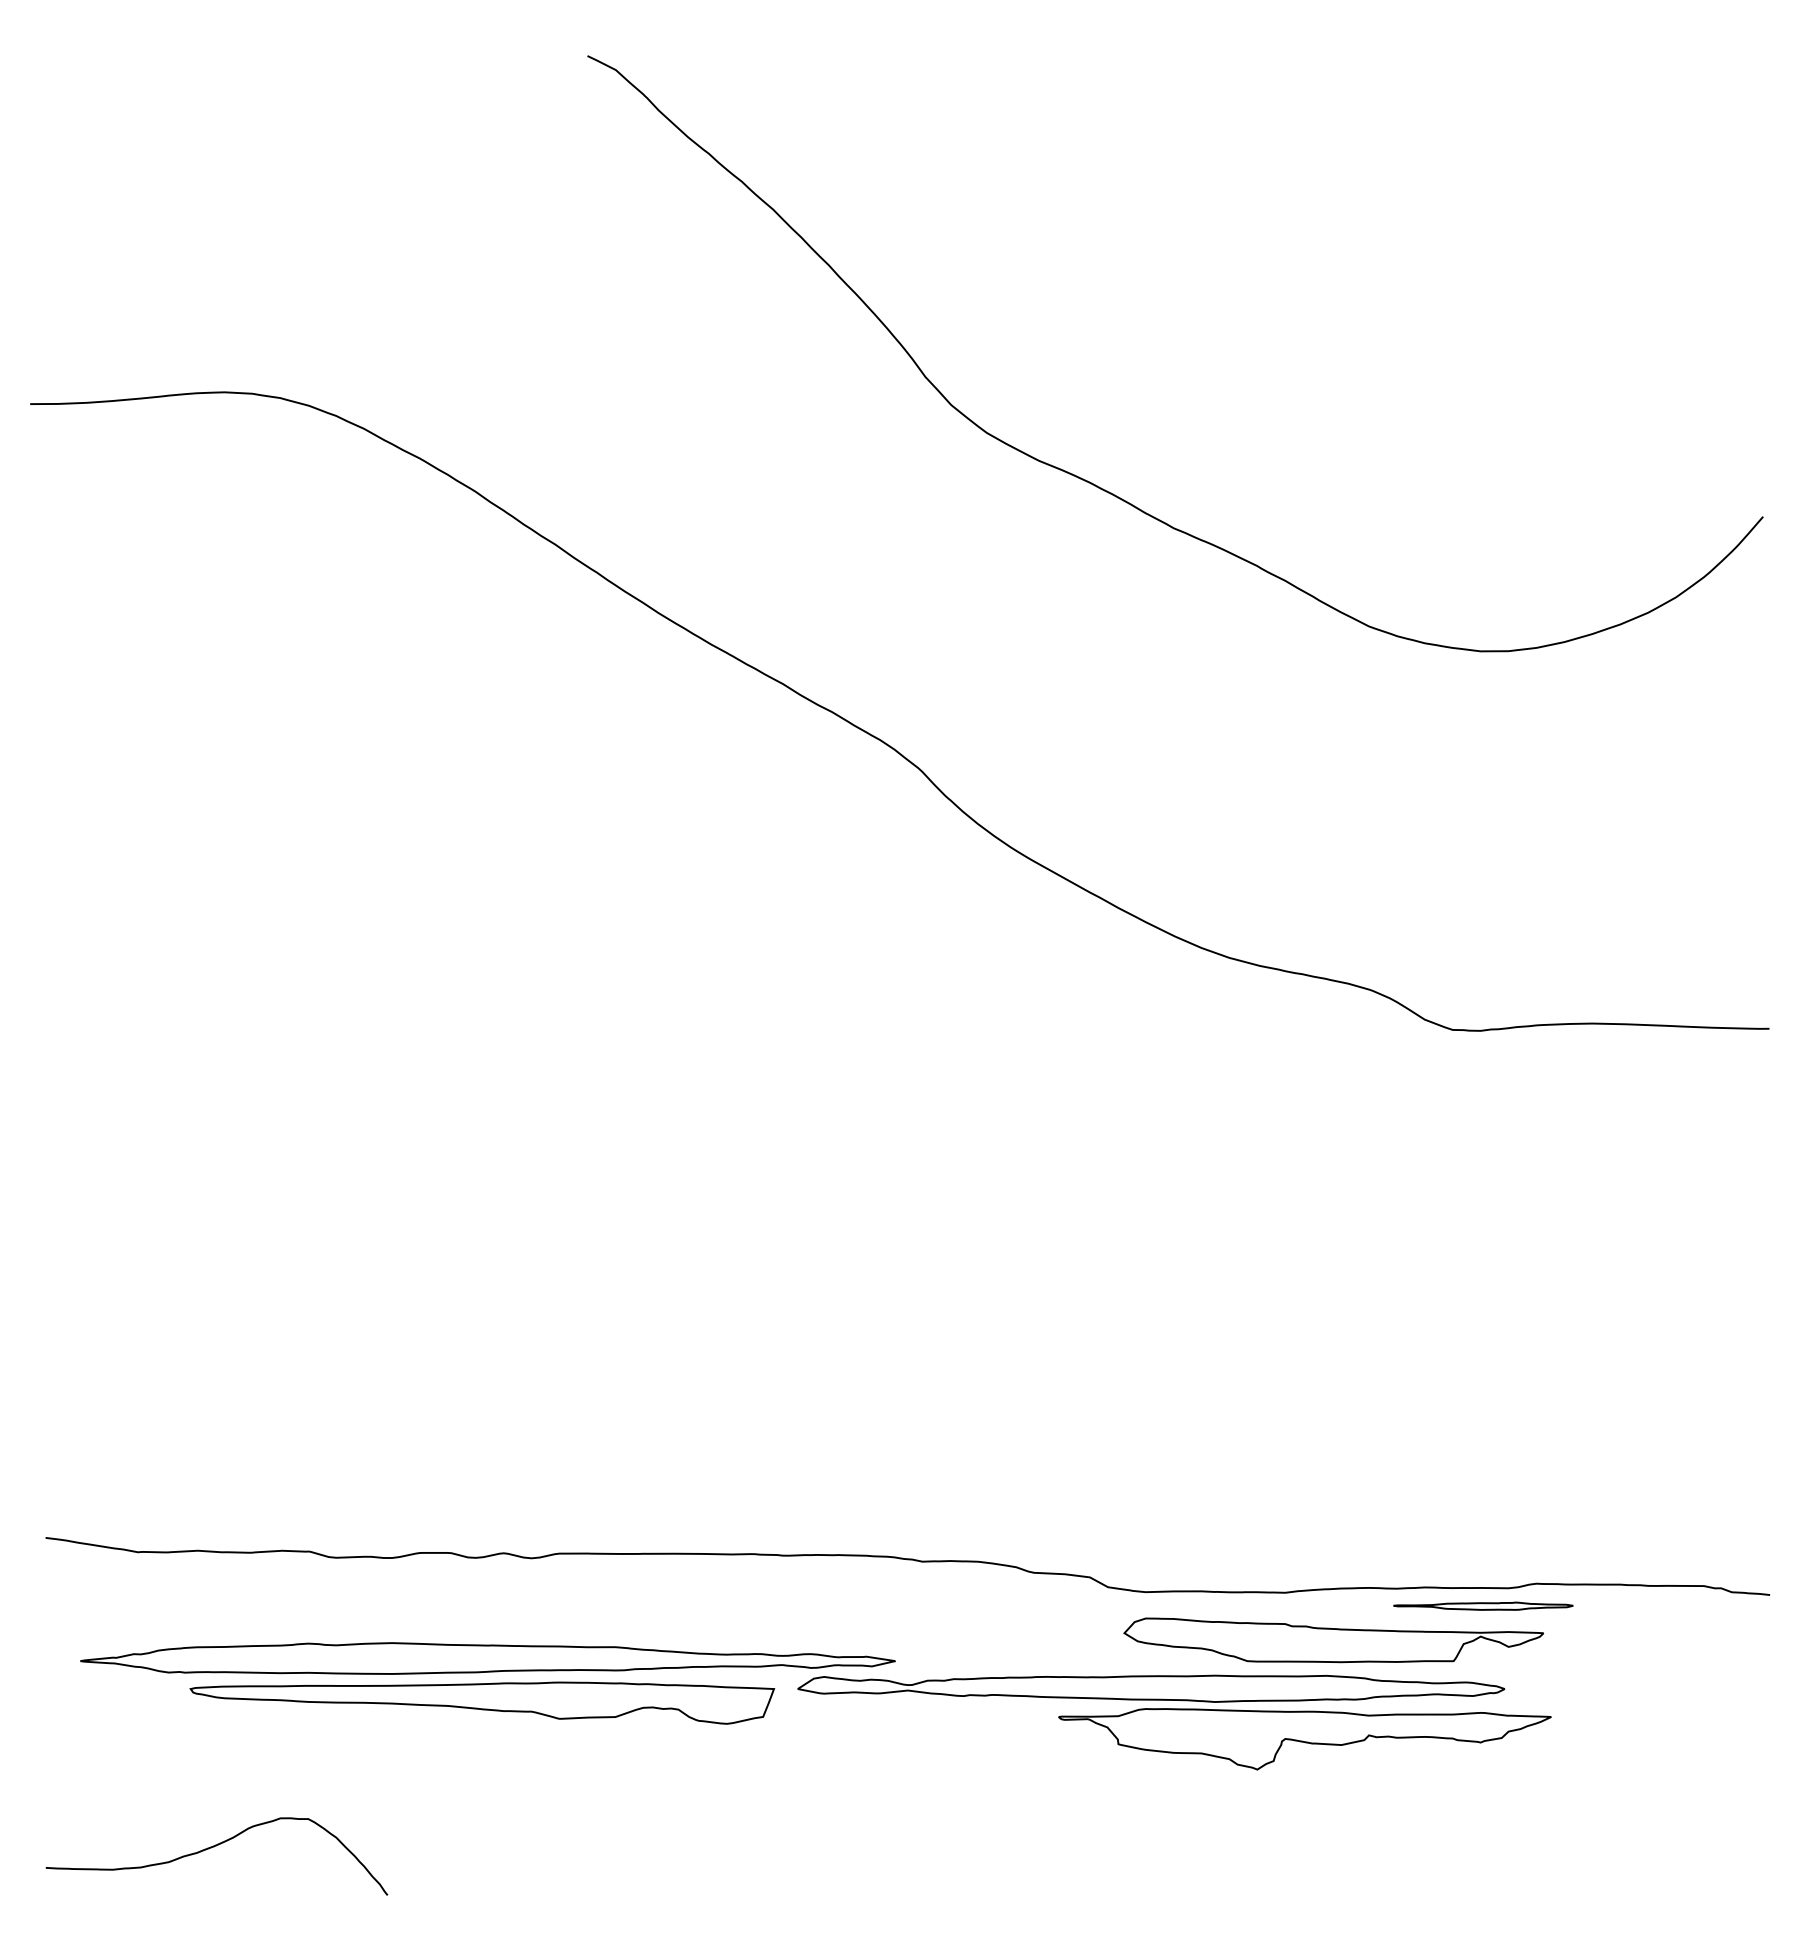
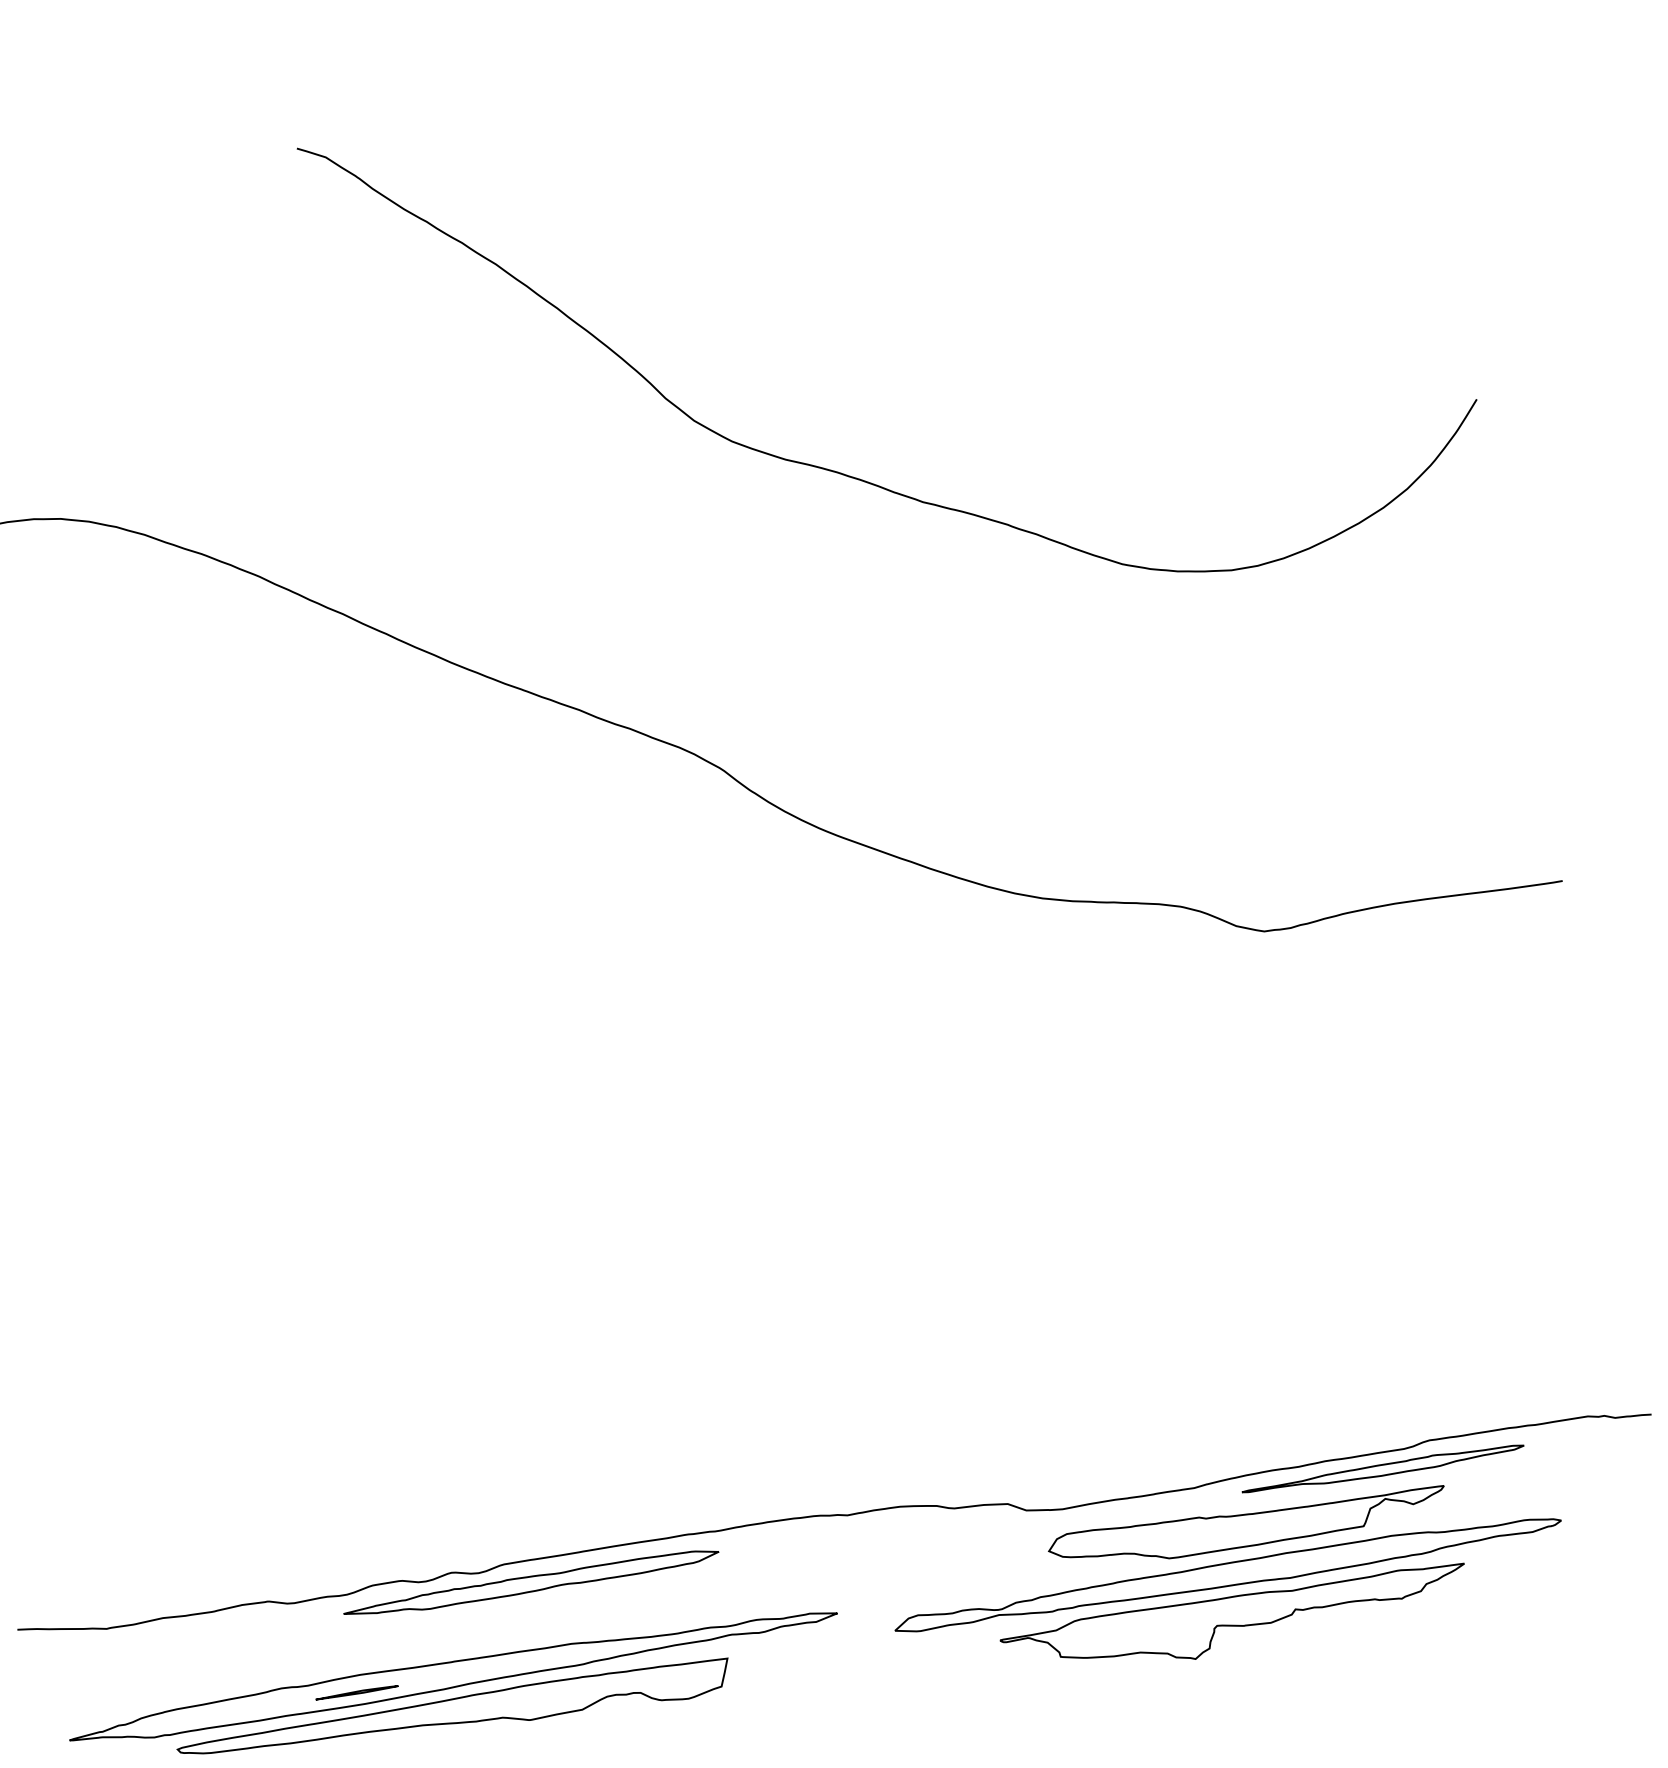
part: (584, 1578) -> (531, 1583), added
part: (1483, 1606) -> (1383, 1470), size x1.67
line: (385, 1660) -> (356, 1692), added
part: (1151, 1688) -> (1228, 1575), moved

